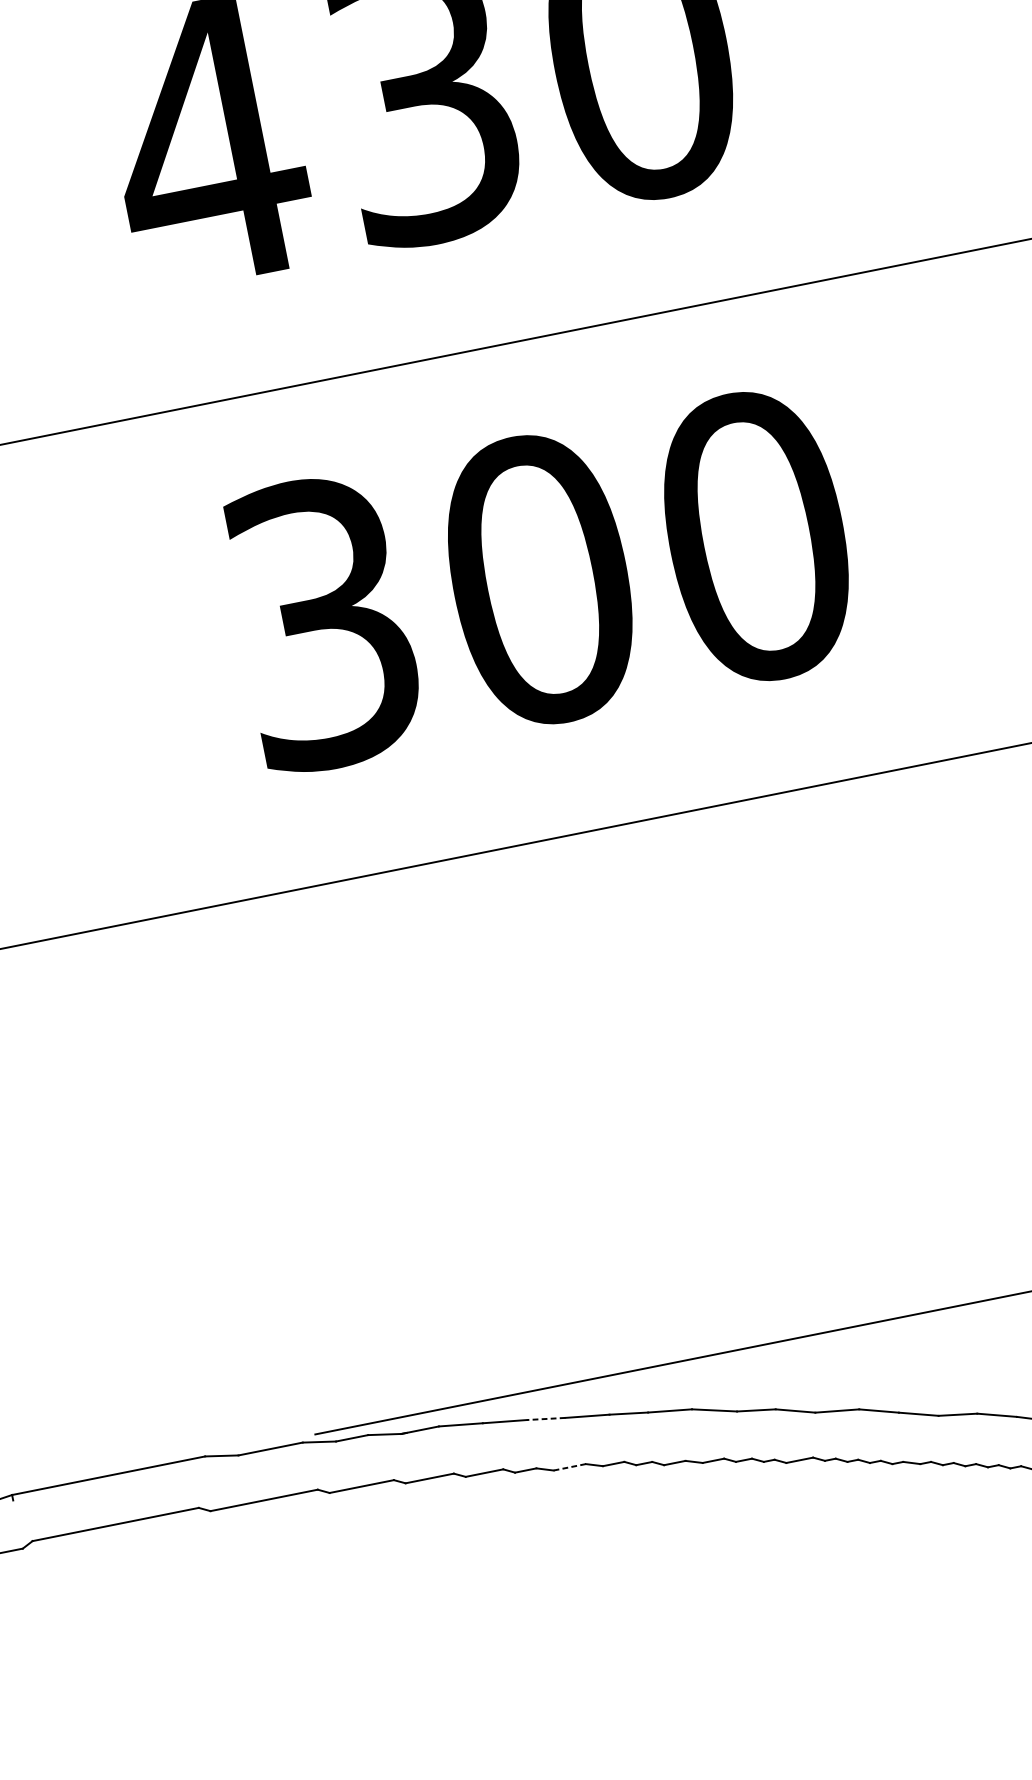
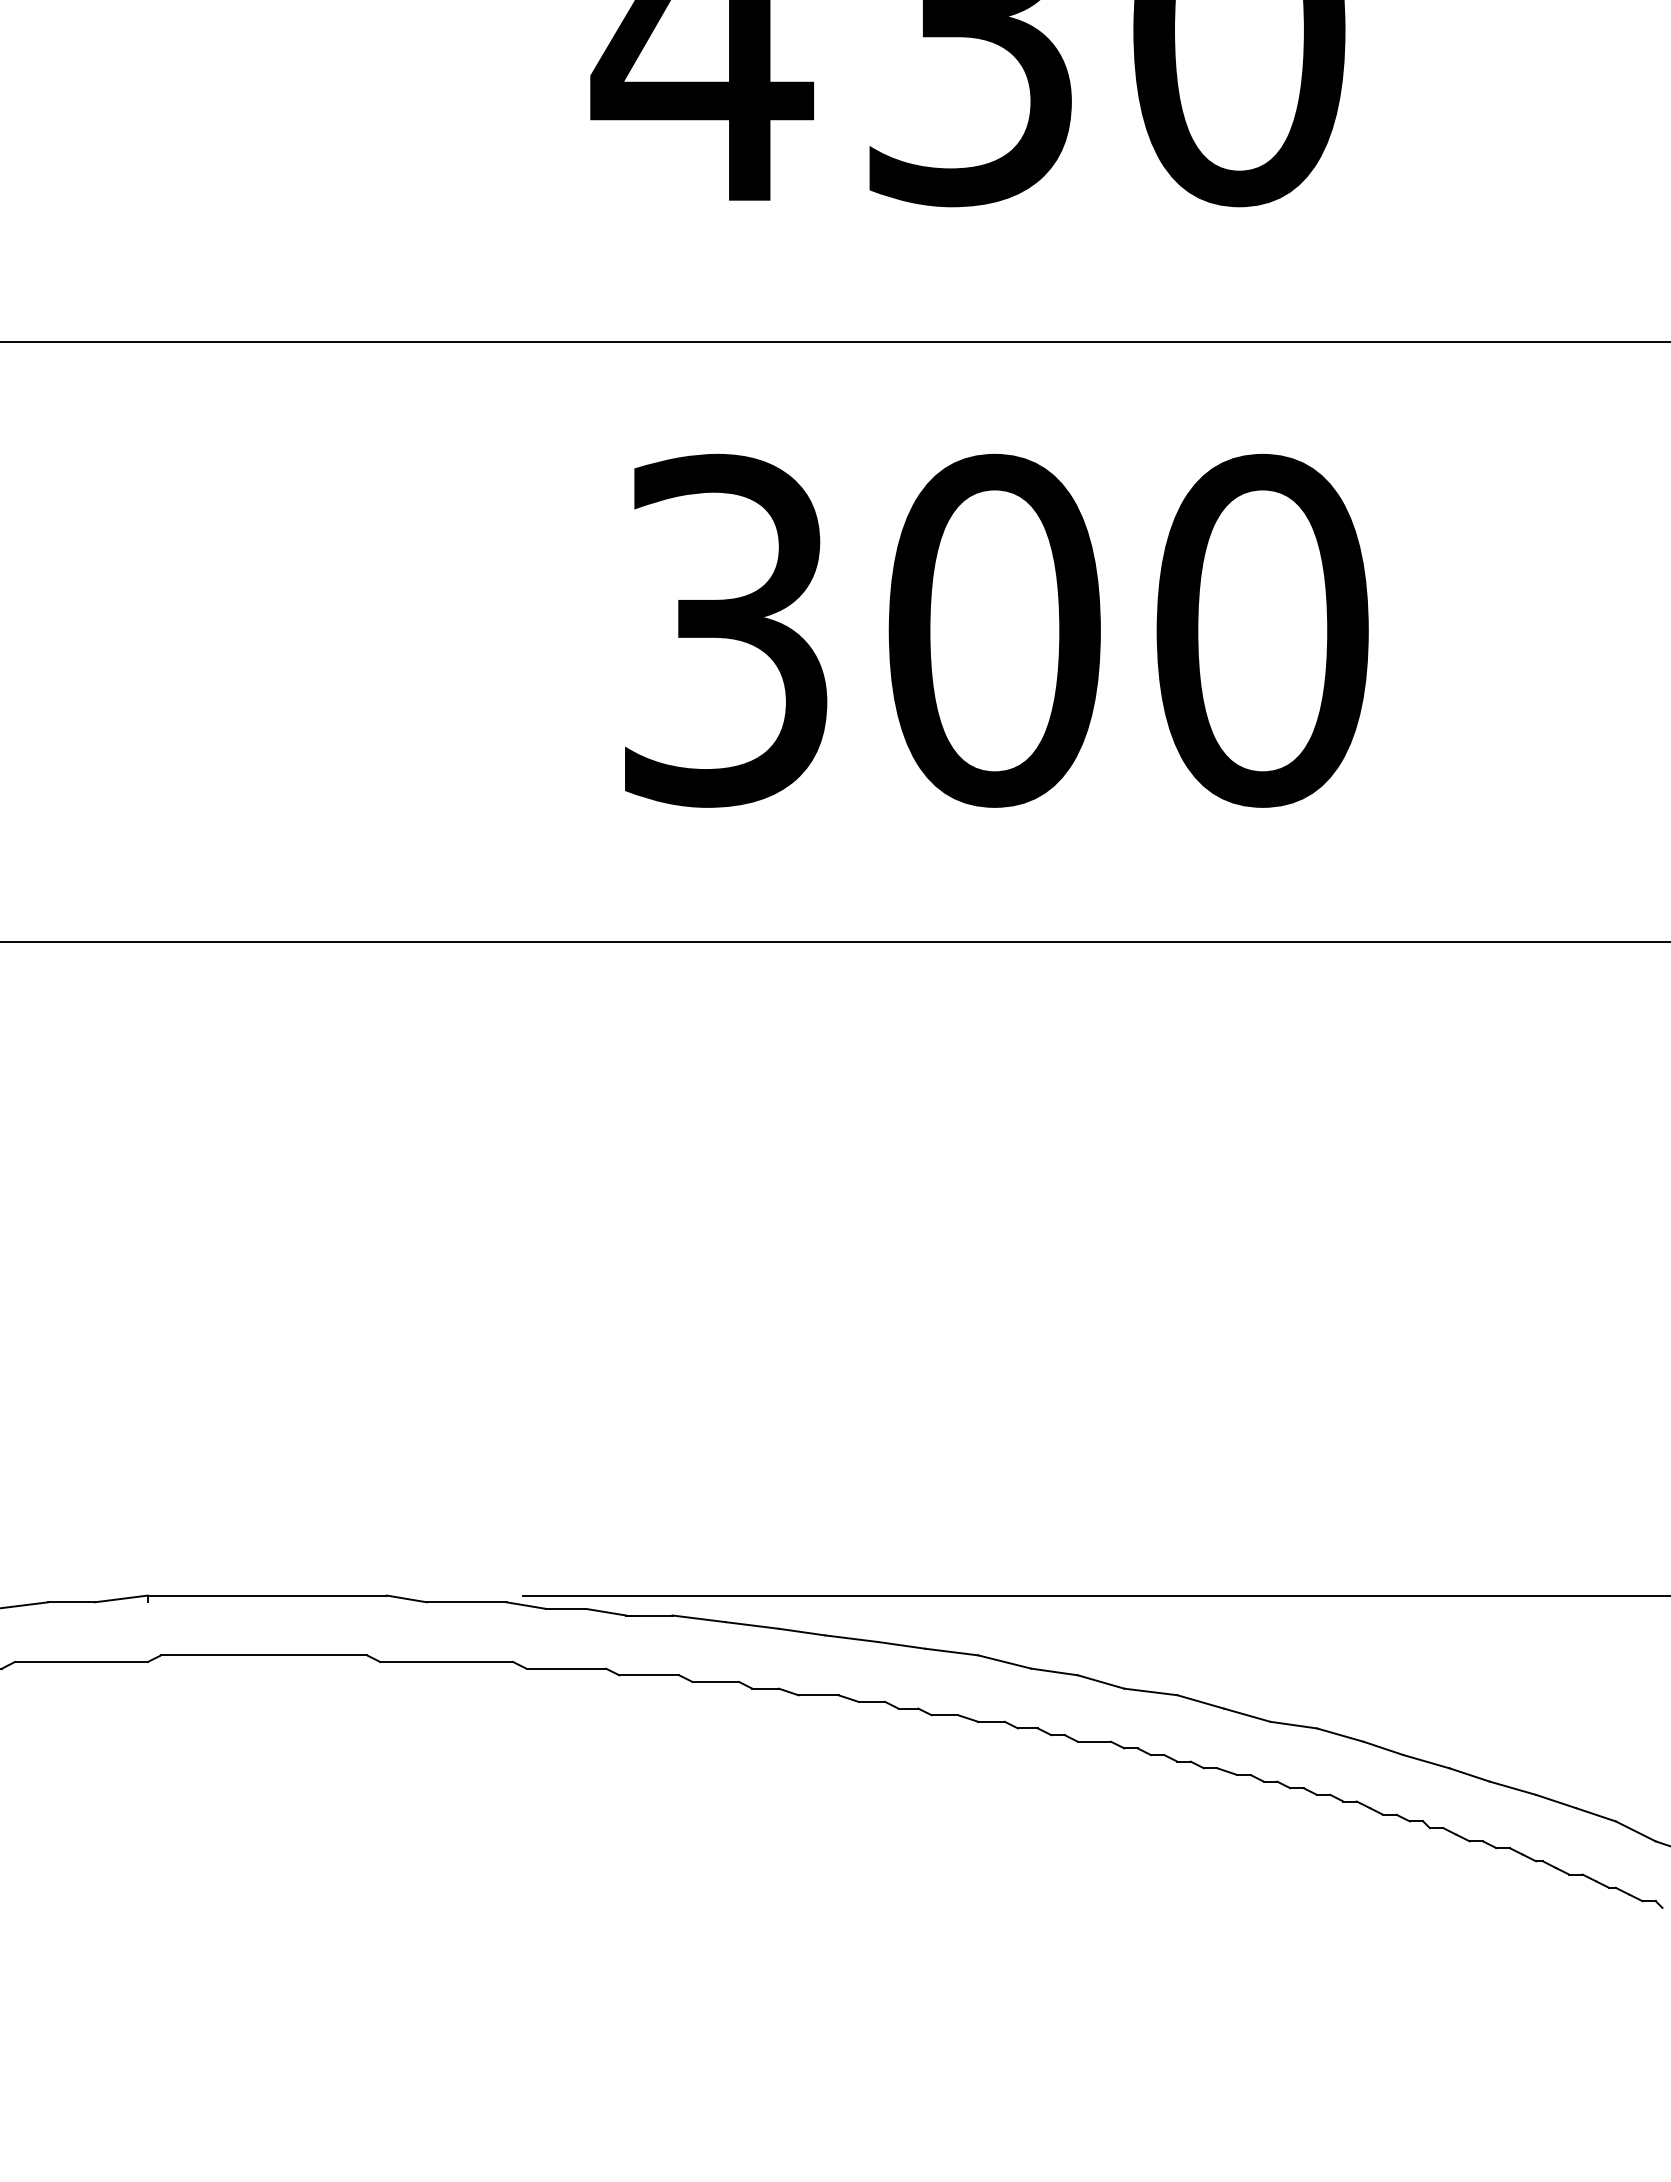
line: (545, 1419) -> (801, 1632), dashed -> solid
line: (569, 1467) -> (818, 1695), dashed -> solid

